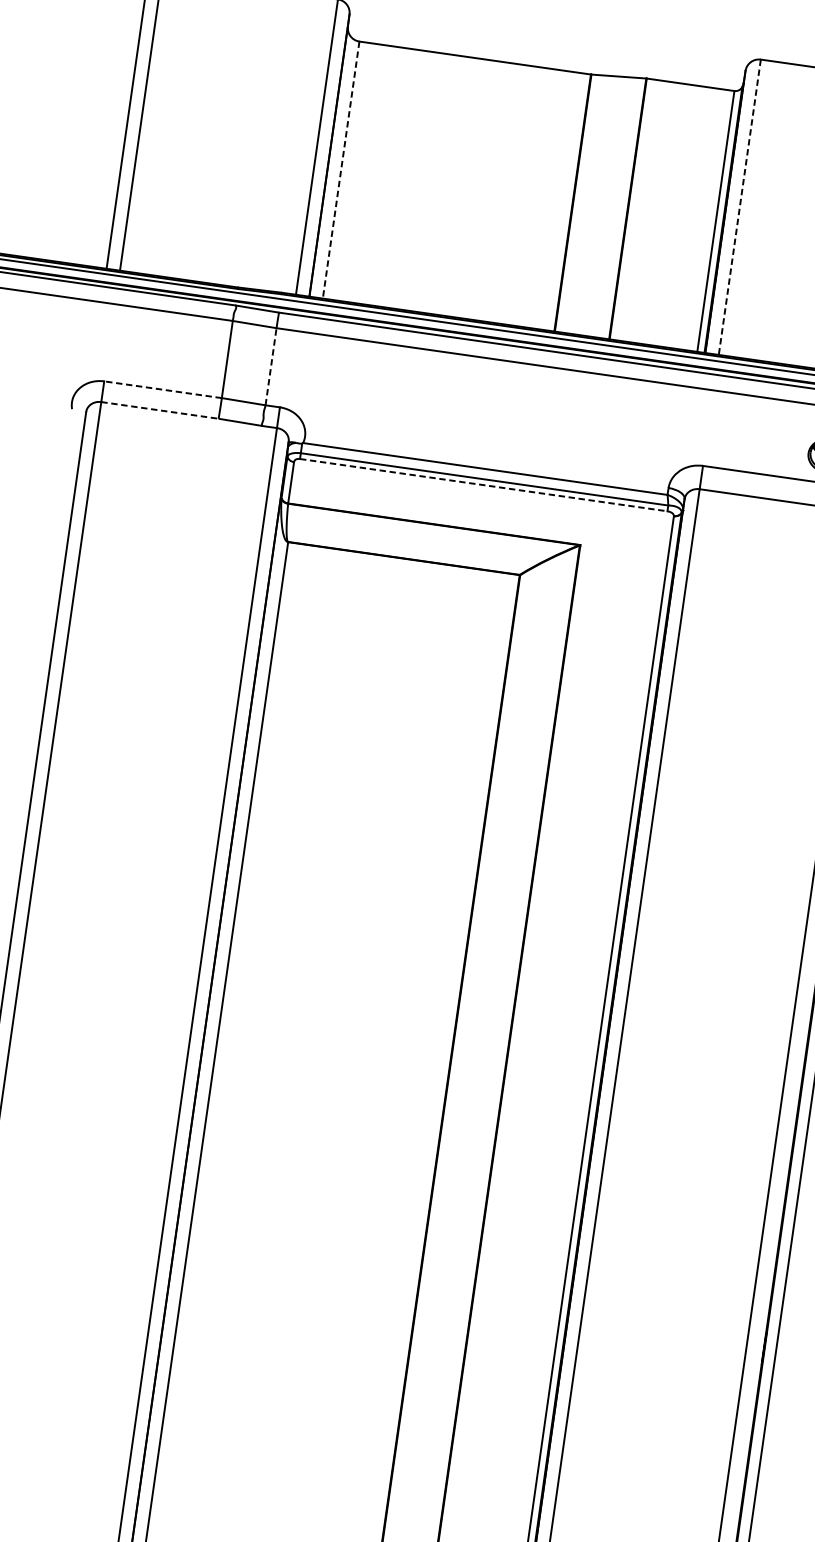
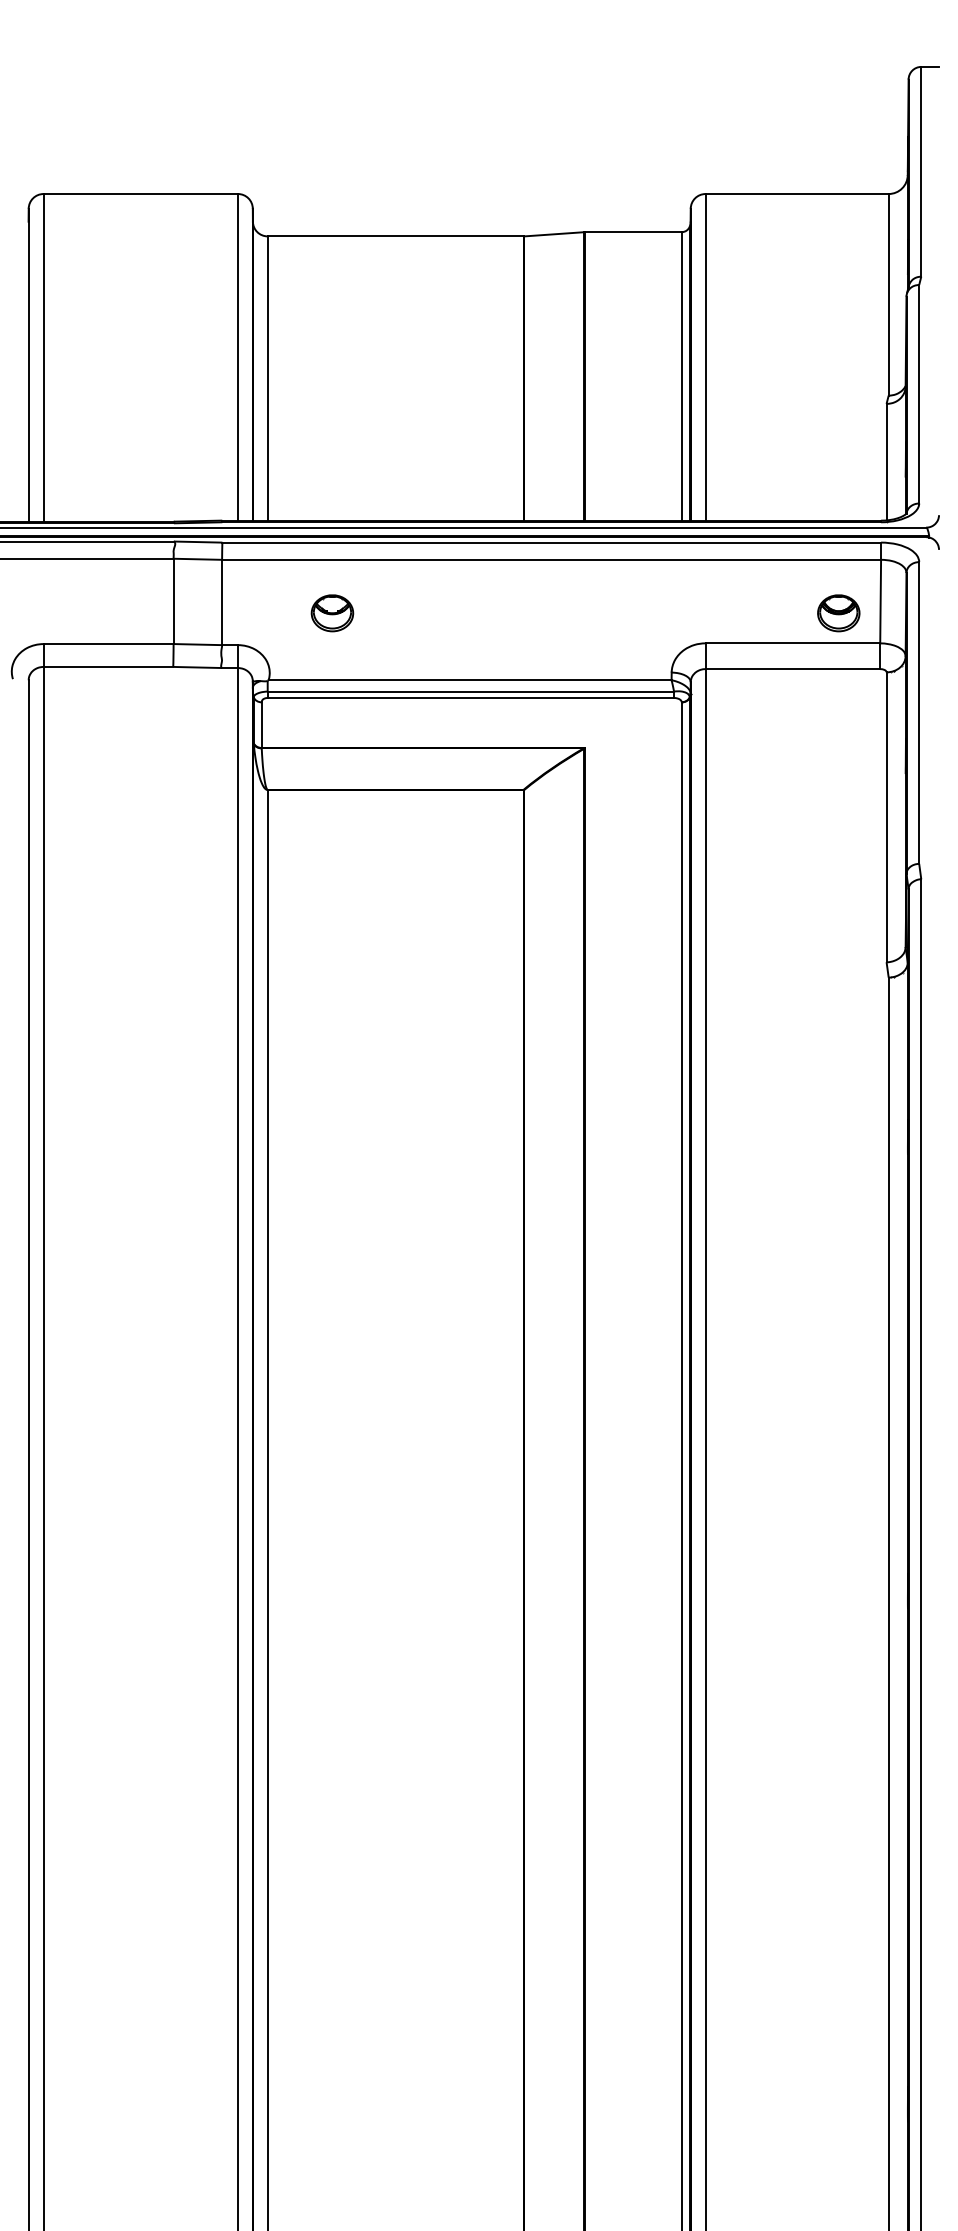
line: (340, 170) -> (267, 379), dashed -> solid
line: (739, 207) -> (705, 357), dashed -> solid
line: (271, 366) -> (222, 602), dashed -> solid
line: (162, 390) -> (108, 644), dashed -> solid
part: (369, 390) -> (332, 613), added
line: (160, 410) -> (108, 666), dashed -> solid
line: (484, 485) -> (471, 698), dashed -> solid

